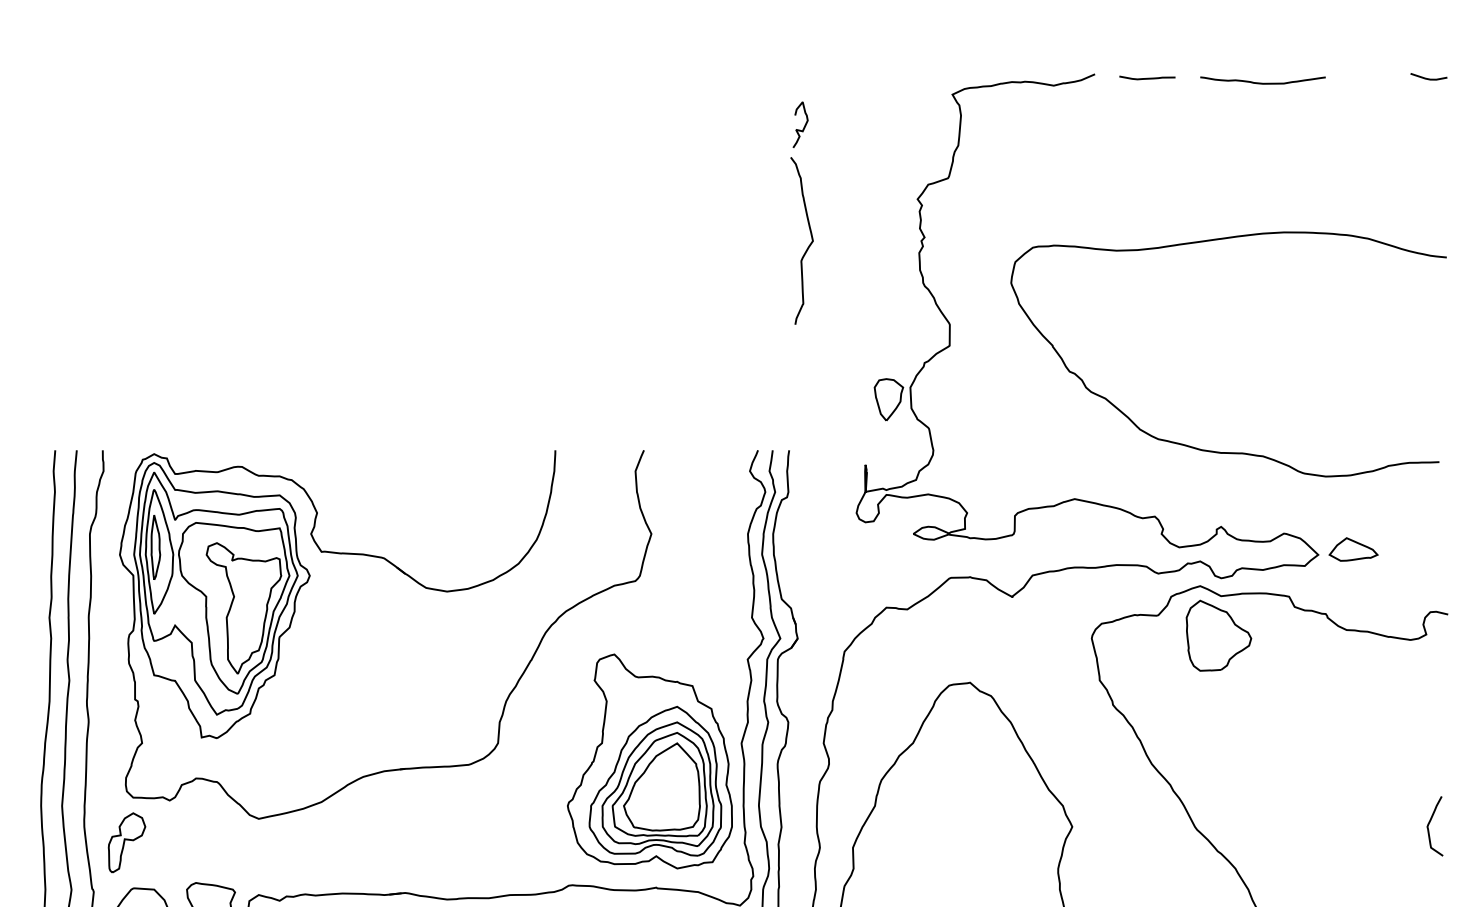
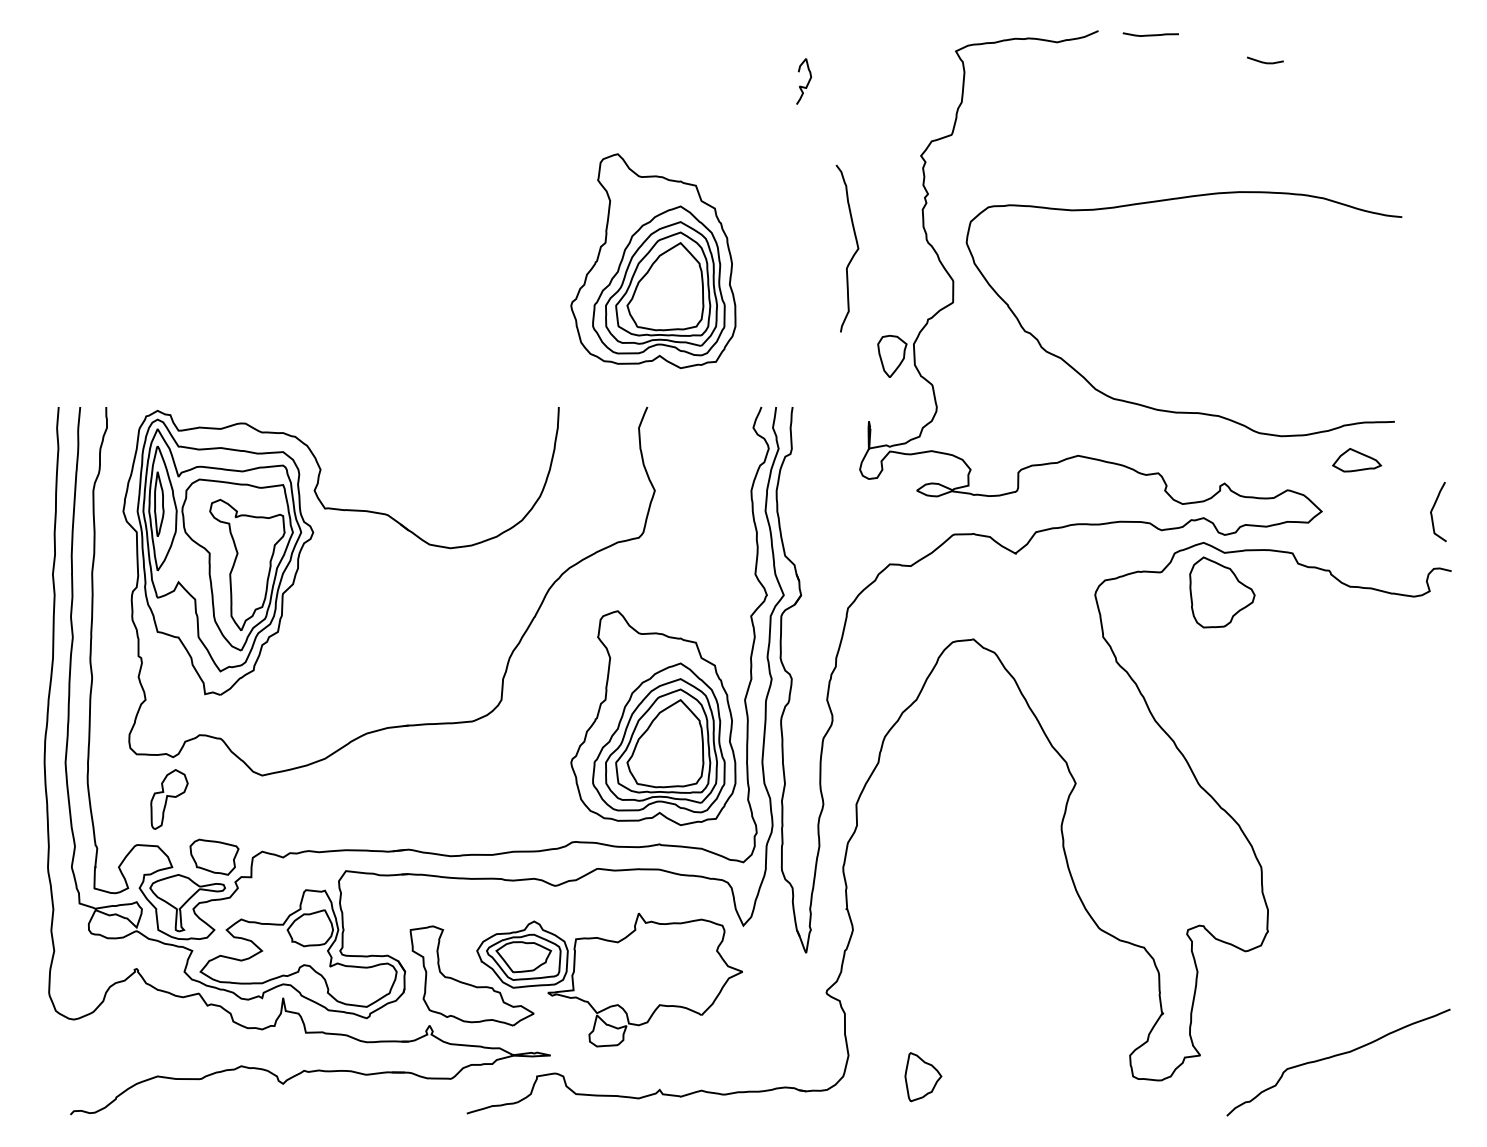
line: (1428, 77) -> (1264, 61), moved
curve: (1263, 82) -> (1266, 39), removed
curve: (809, 244) -> (854, 252), moved
part: (650, 303) -> (653, 260), added
curve: (1215, 450) -> (1170, 410), moved
part: (1354, 549) -> (1357, 460), moved
curve: (1430, 823) -> (1433, 509), moved
part: (127, 842) -> (169, 799), moved

